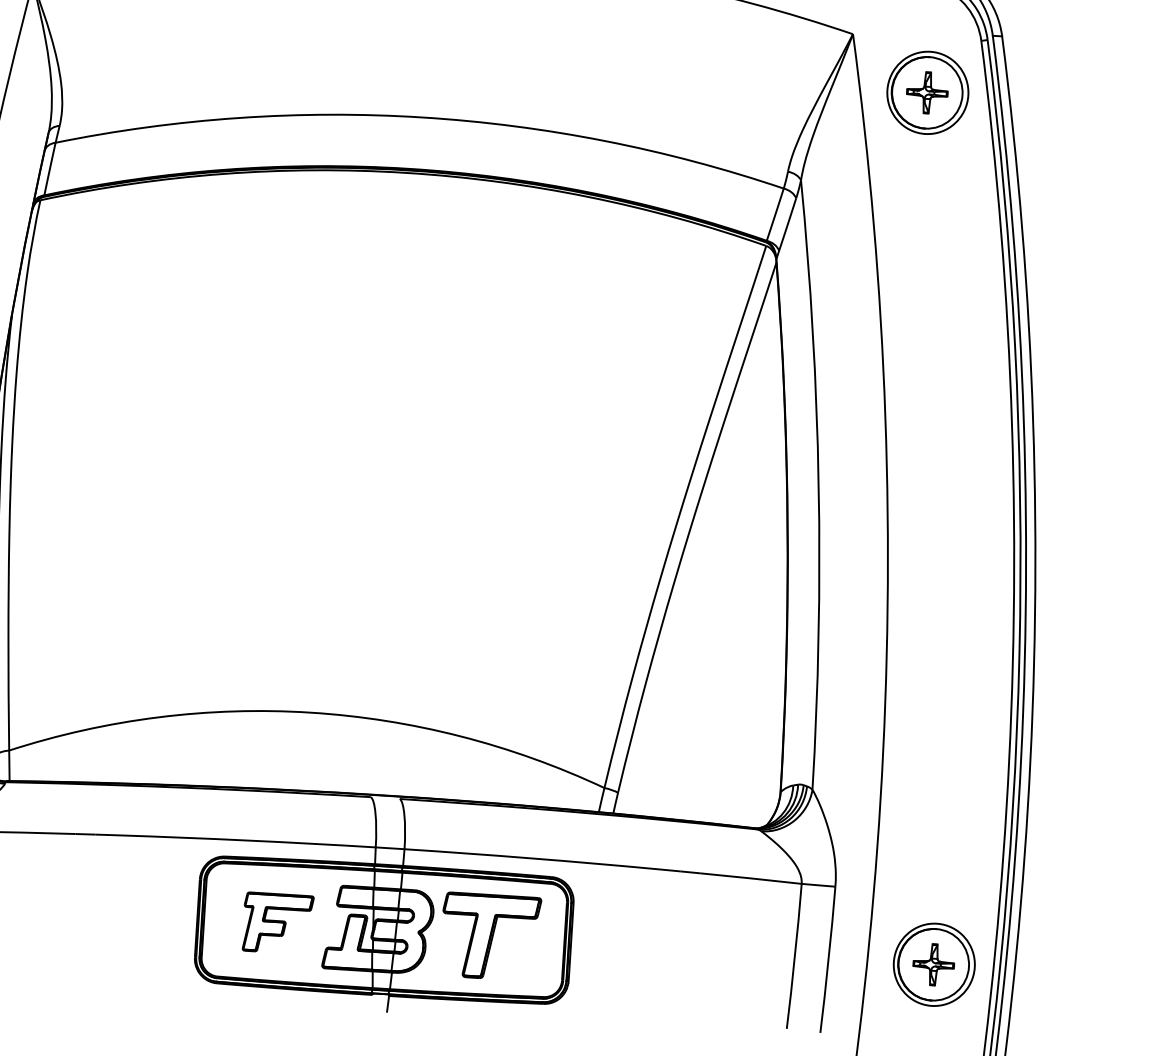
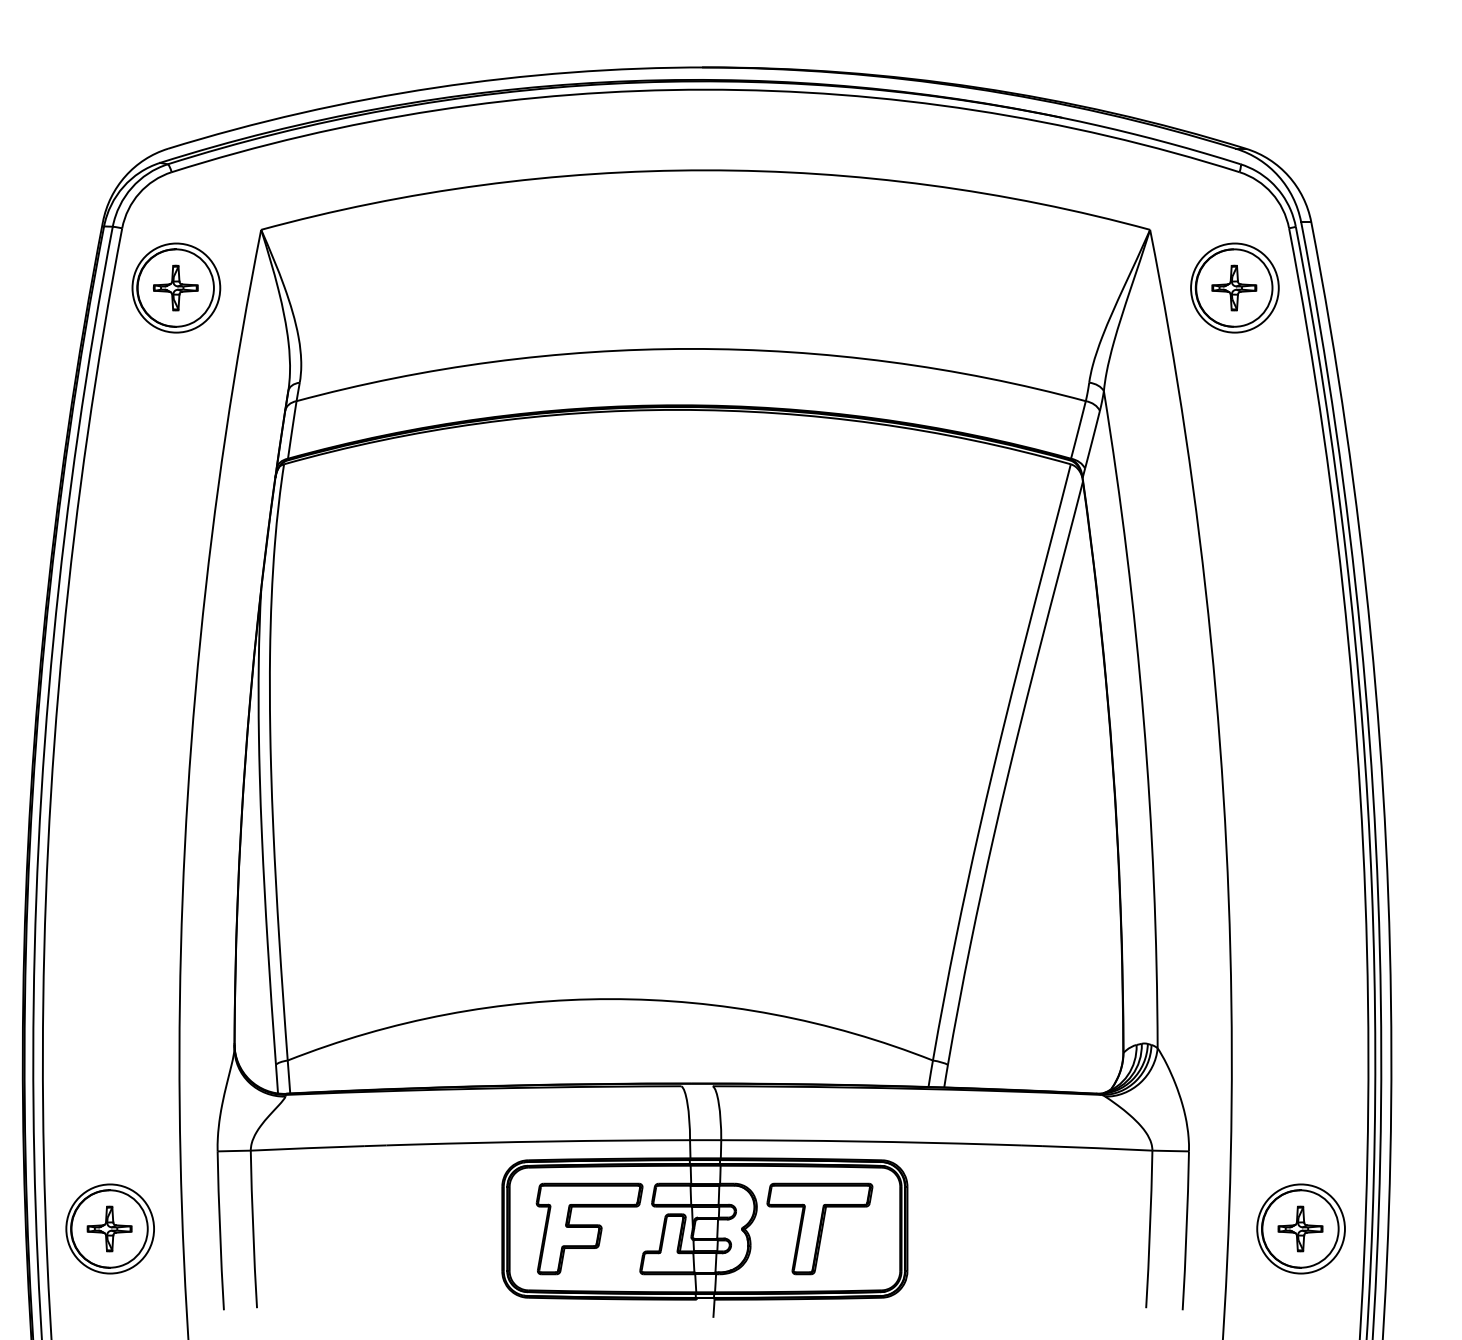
part: (277, 923) -> (589, 1228), size x1.43

